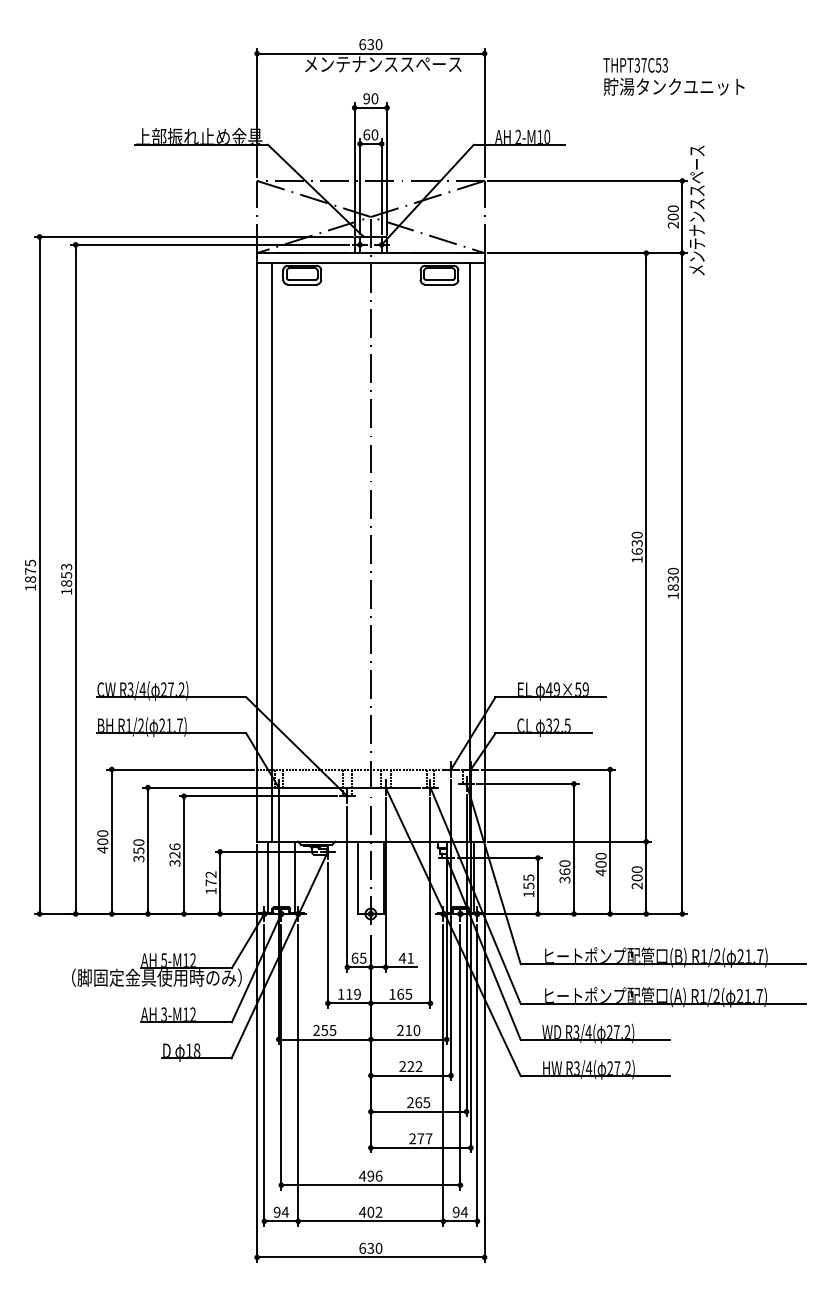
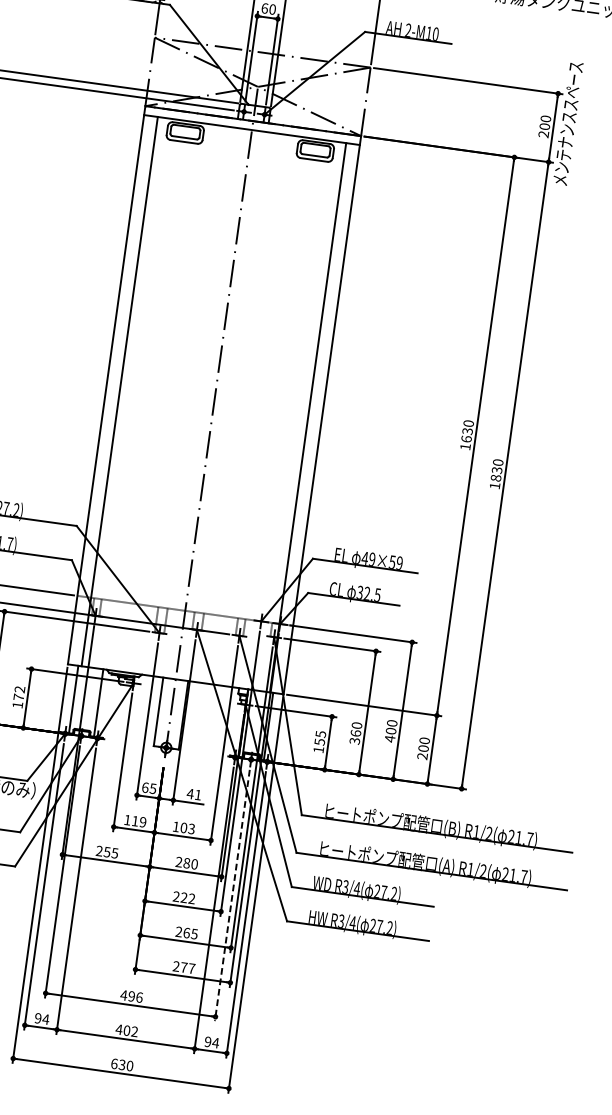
text: (404, 993) -> (187, 827), 165 -> 103
text: (408, 1030) -> (186, 863), 210 -> 280
line: (460, 1057) -> (232, 895), solid -> dashed

